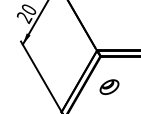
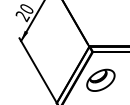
part: (109, 86) -> (100, 79), size x1.67

